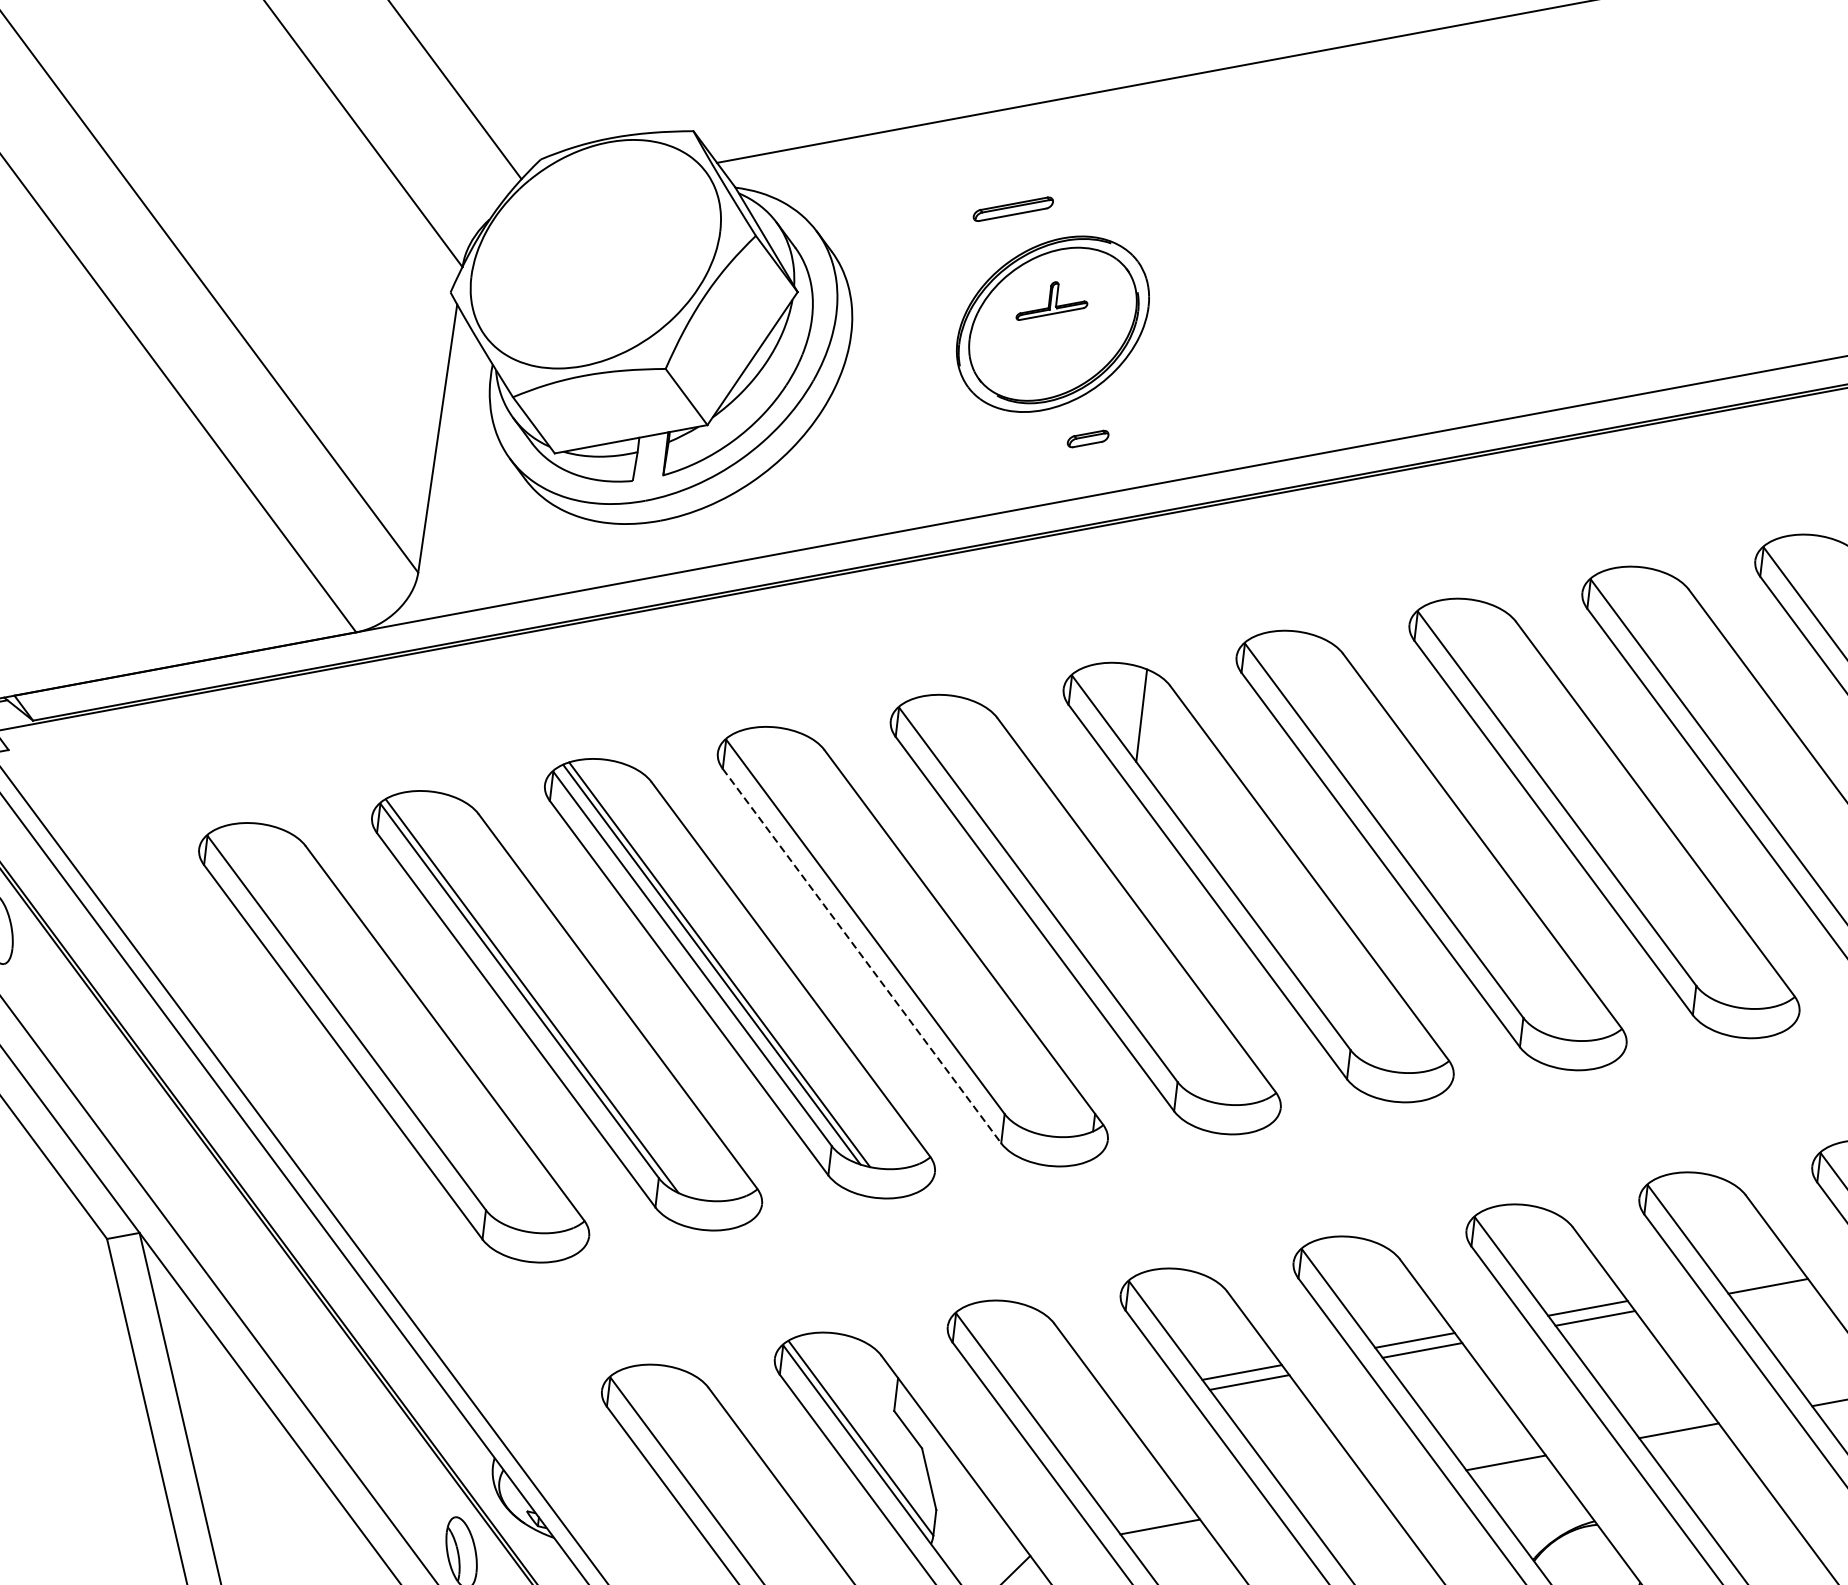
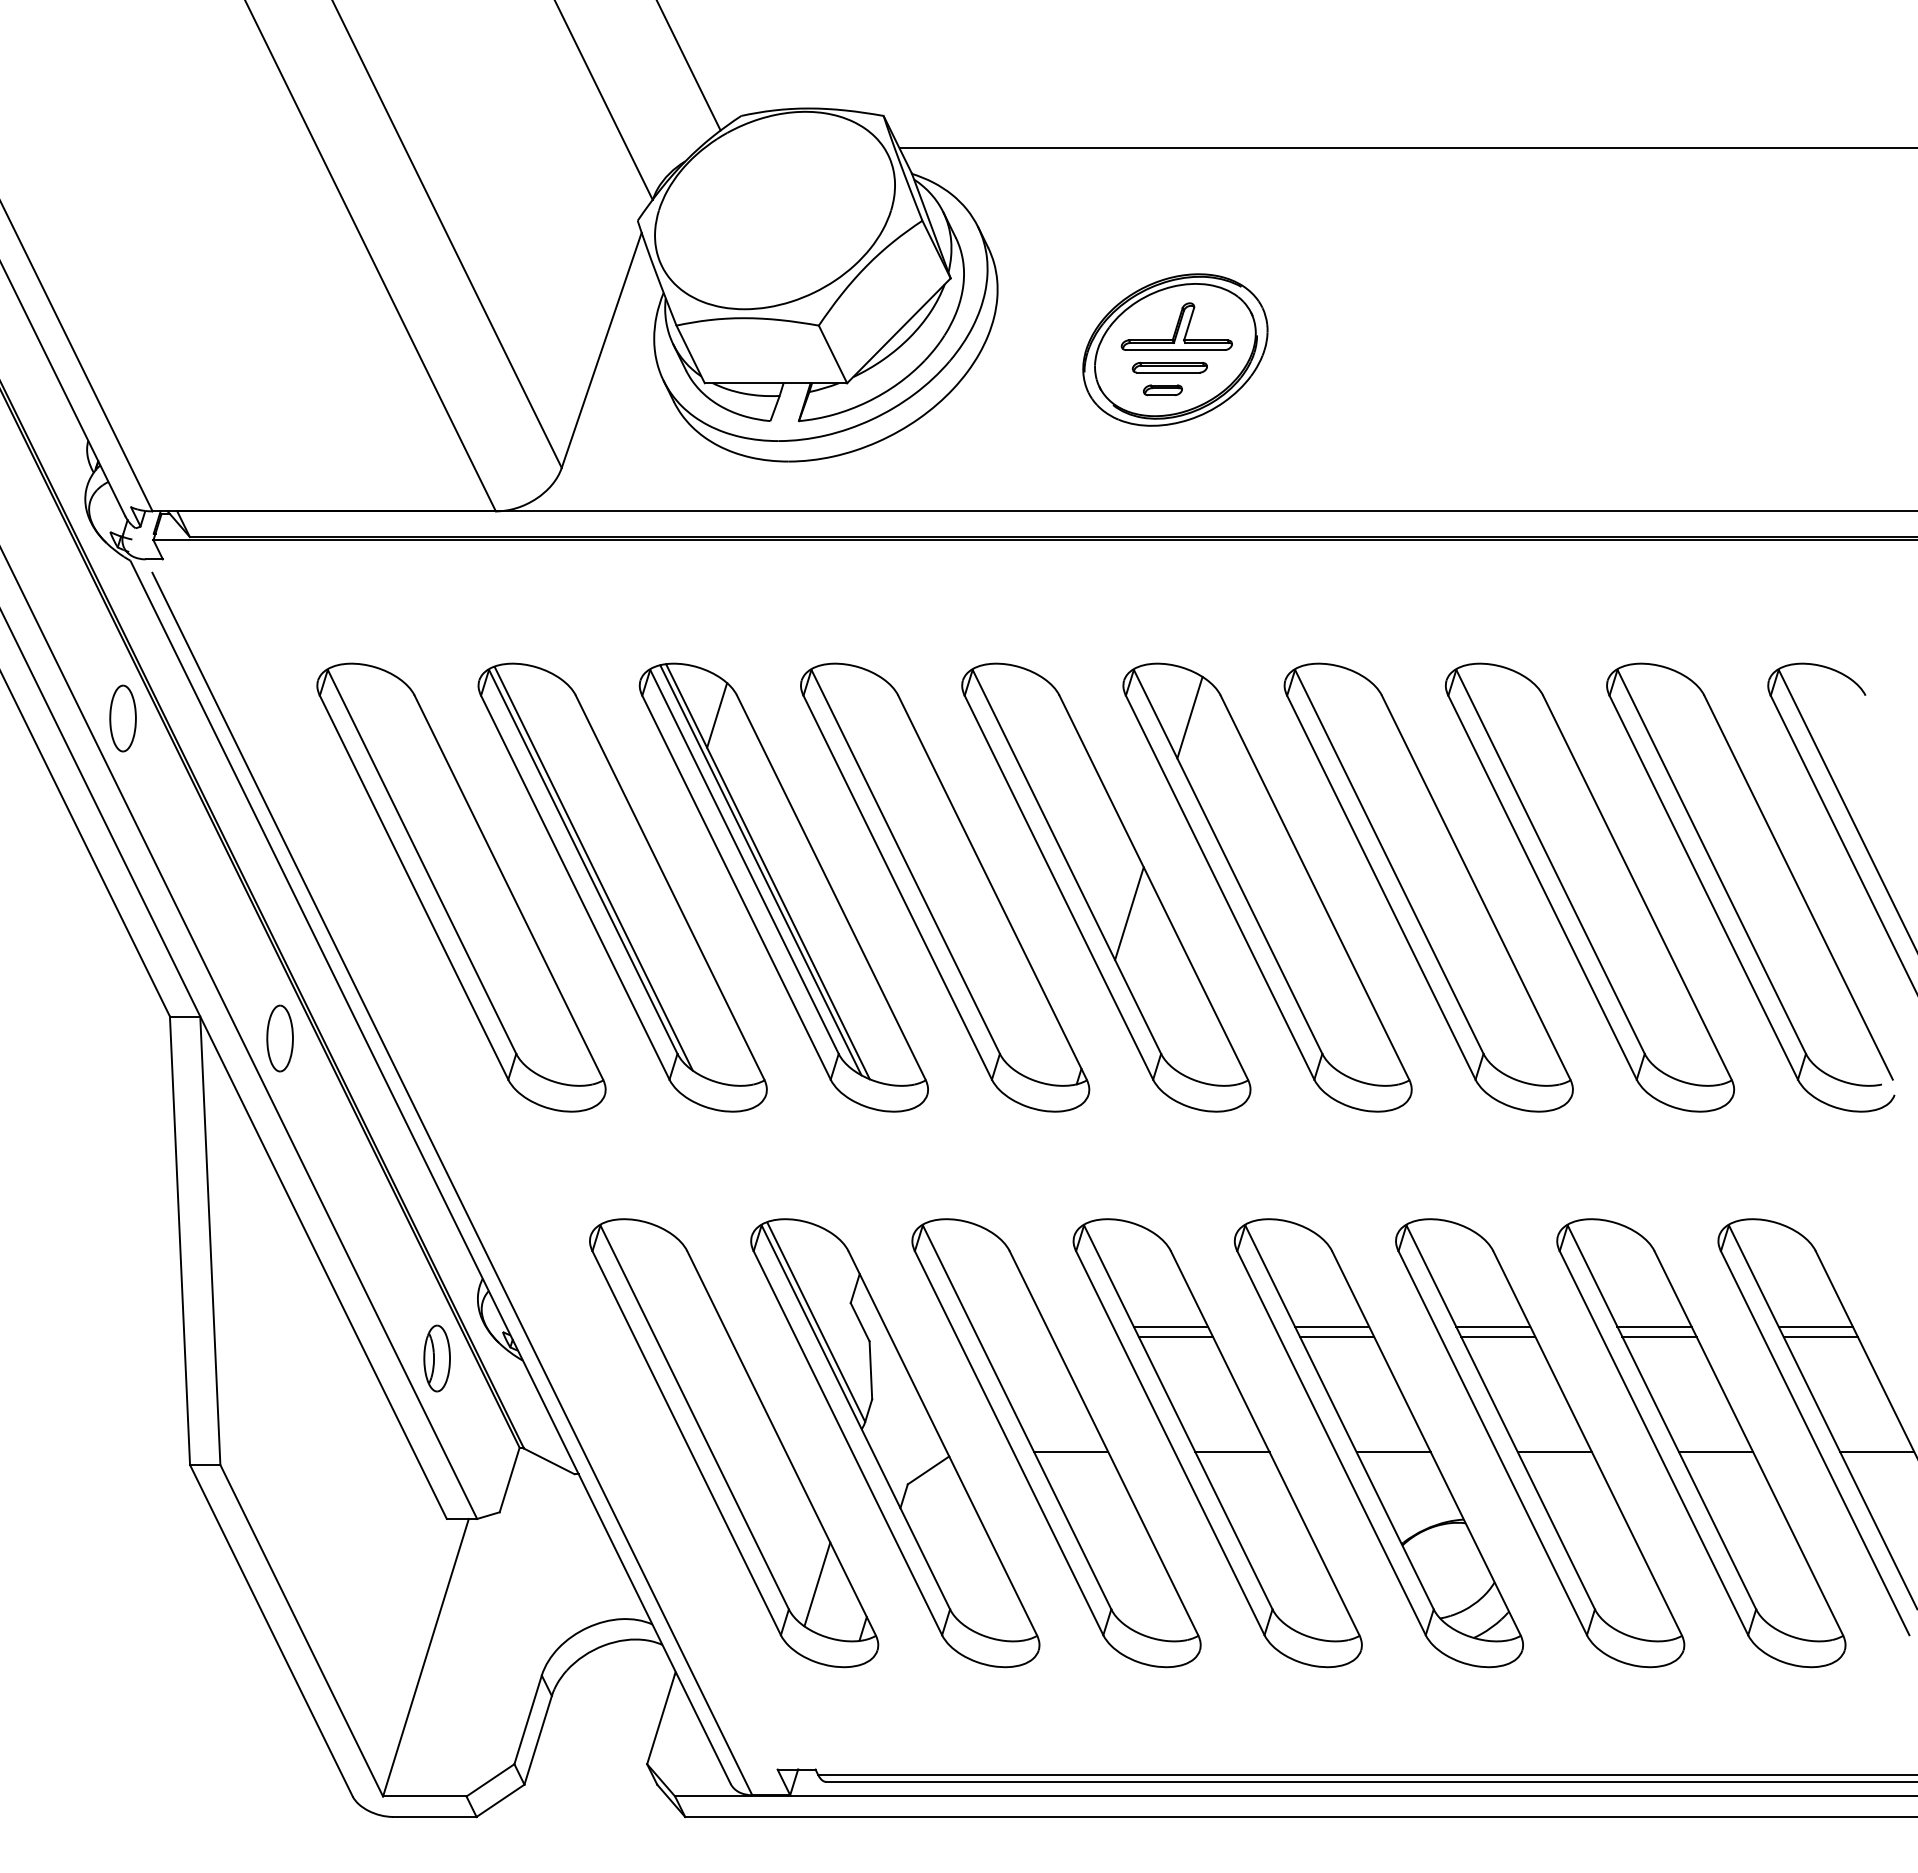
part: (1012, 209) -> (1169, 367), moved
part: (1049, 298) -> (1176, 326), size x1.67
part: (1087, 439) -> (1162, 390), moved
line: (634, 807) -> (717, 715), added
line: (1115, 937) -> (1129, 913), added
line: (861, 955) -> (897, 887), dashed -> solid
part: (228, 1240) -> (279, 1038), added
line: (1760, 1276) -> (1654, 1326), added
line: (1333, 1495) -> (1232, 1452), added

